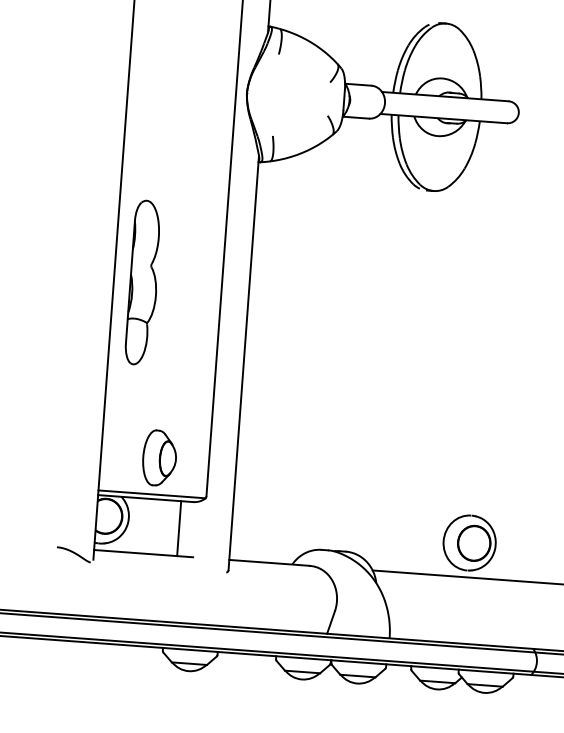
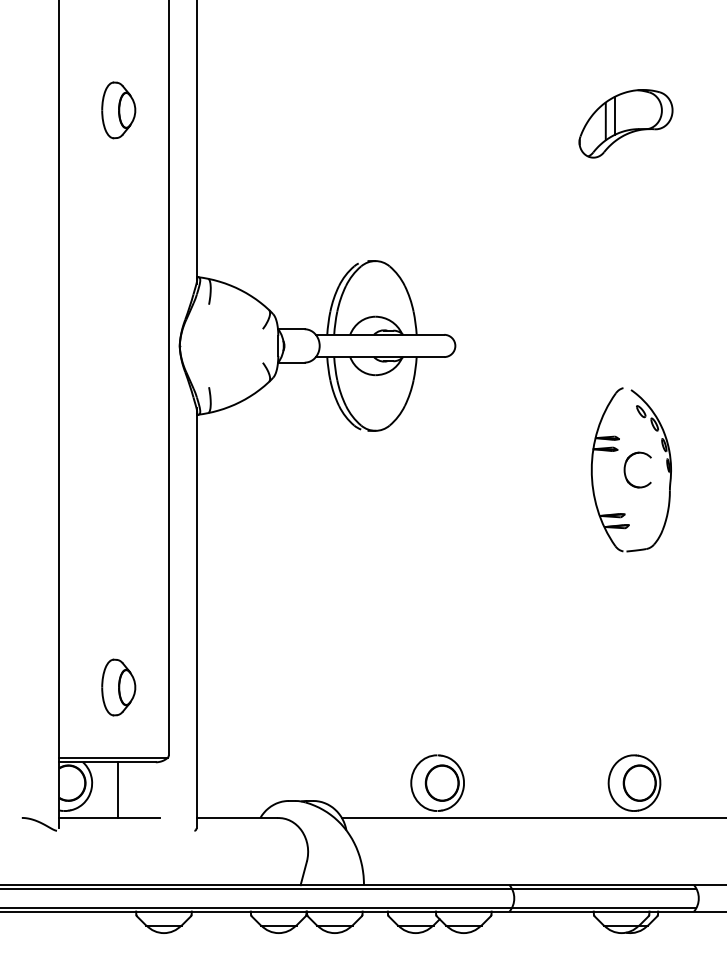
part: (143, 282) -> (89, 544), removed
part: (159, 458) -> (118, 687), moved
line: (179, 528) -> (117, 789), moved

